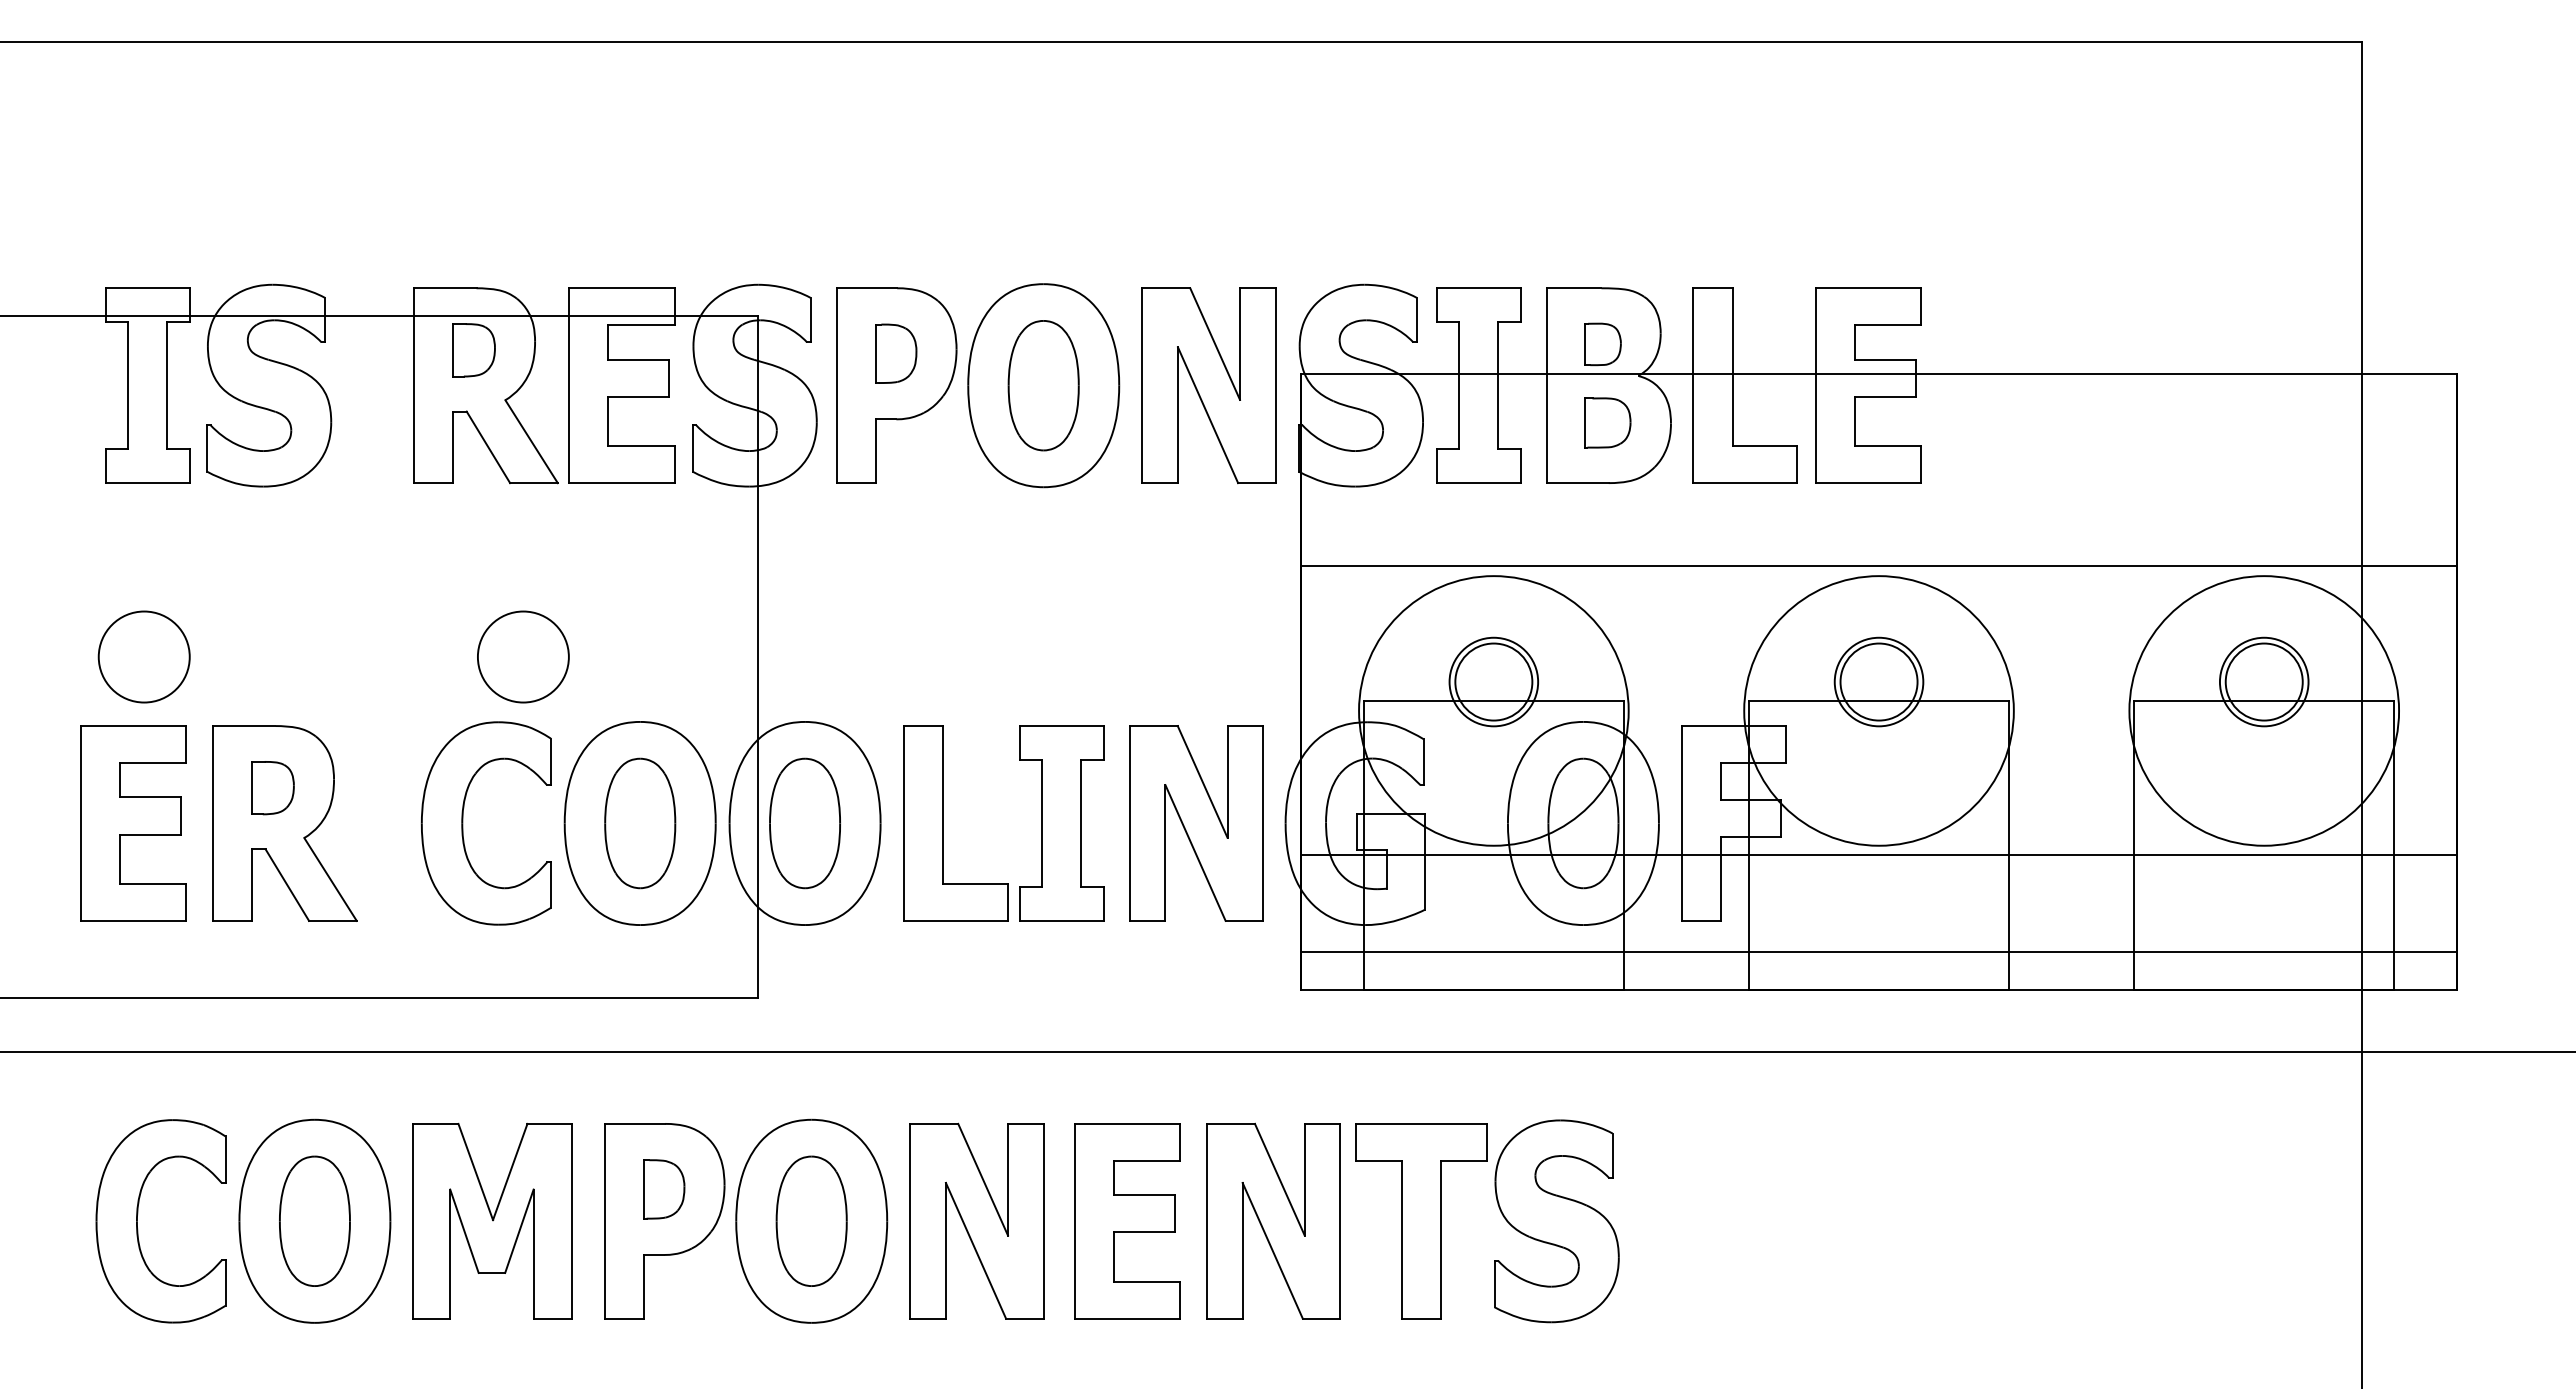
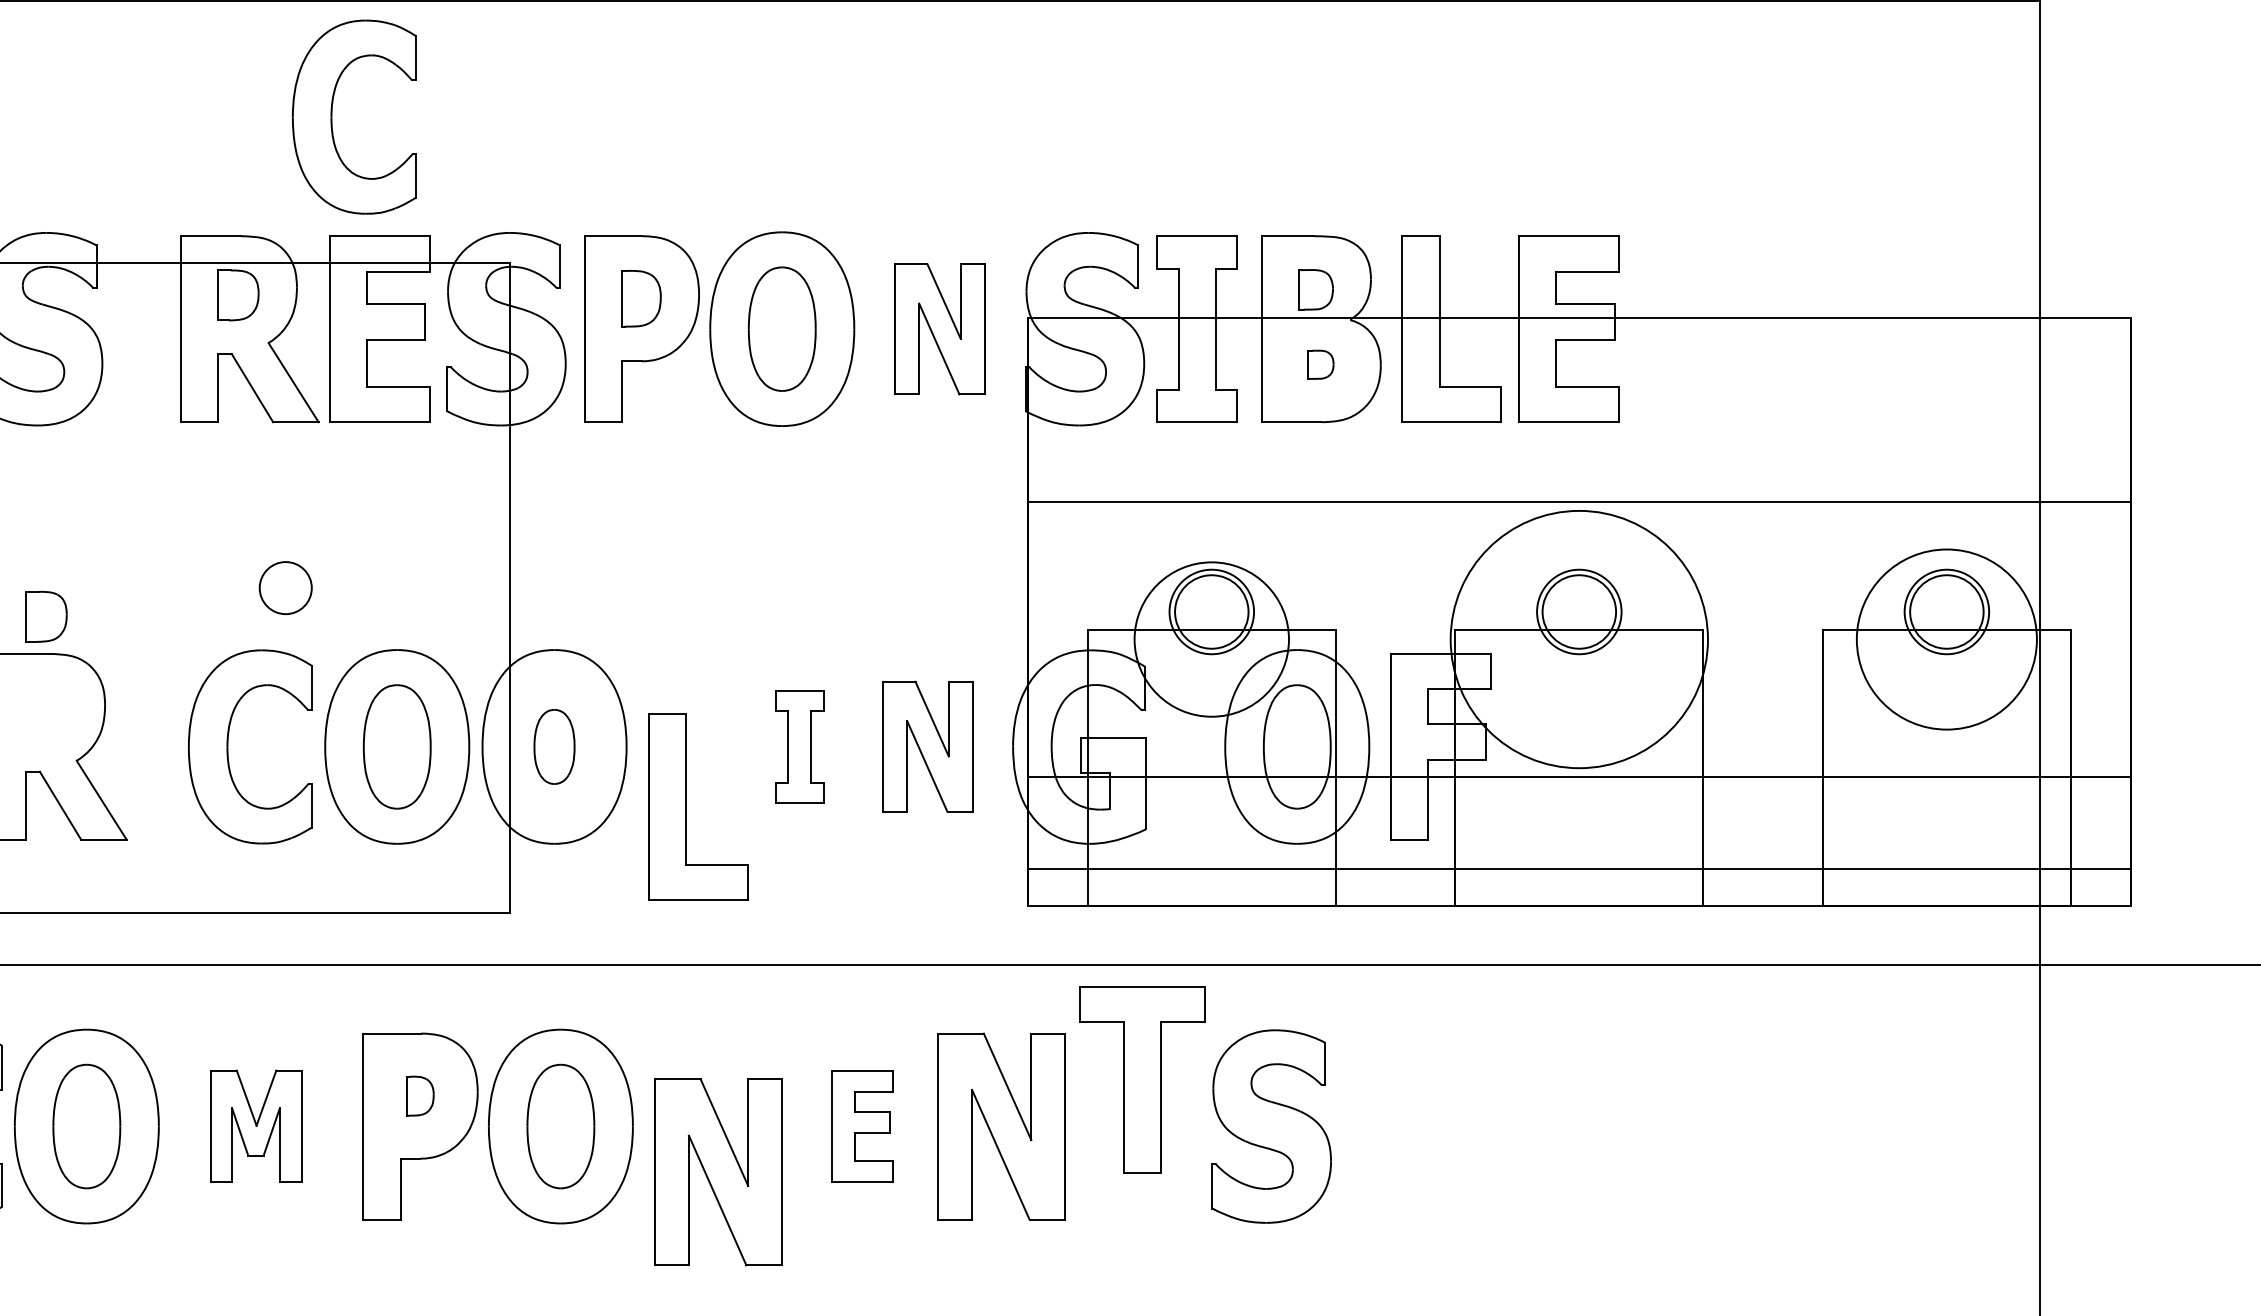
part: (572, 163) -> (332, 117), added
part: (1208, 385) -> (939, 329), size x0.7
part: (1607, 422) -> (1320, 364), size x0.6
circle: (522, 656) -> (284, 587), size x0.6
circle: (1493, 710) -> (1211, 639), size x0.6
circle: (2264, 710) -> (1947, 639), size x0.7
part: (272, 788) -> (46, 617), moved
part: (804, 823) -> (554, 746), size x0.6
part: (943, 823) -> (686, 807), moved
part: (1061, 823) -> (799, 746), size x0.6
part: (1196, 823) -> (928, 746), size x0.7
part: (664, 1189) -> (420, 1096), size x0.7
part: (492, 1220) -> (256, 1125), size x0.6
part: (976, 1220) -> (718, 1171), moved
part: (1127, 1221) -> (862, 1126), size x0.6
part: (1421, 1221) -> (1142, 1079), moved

